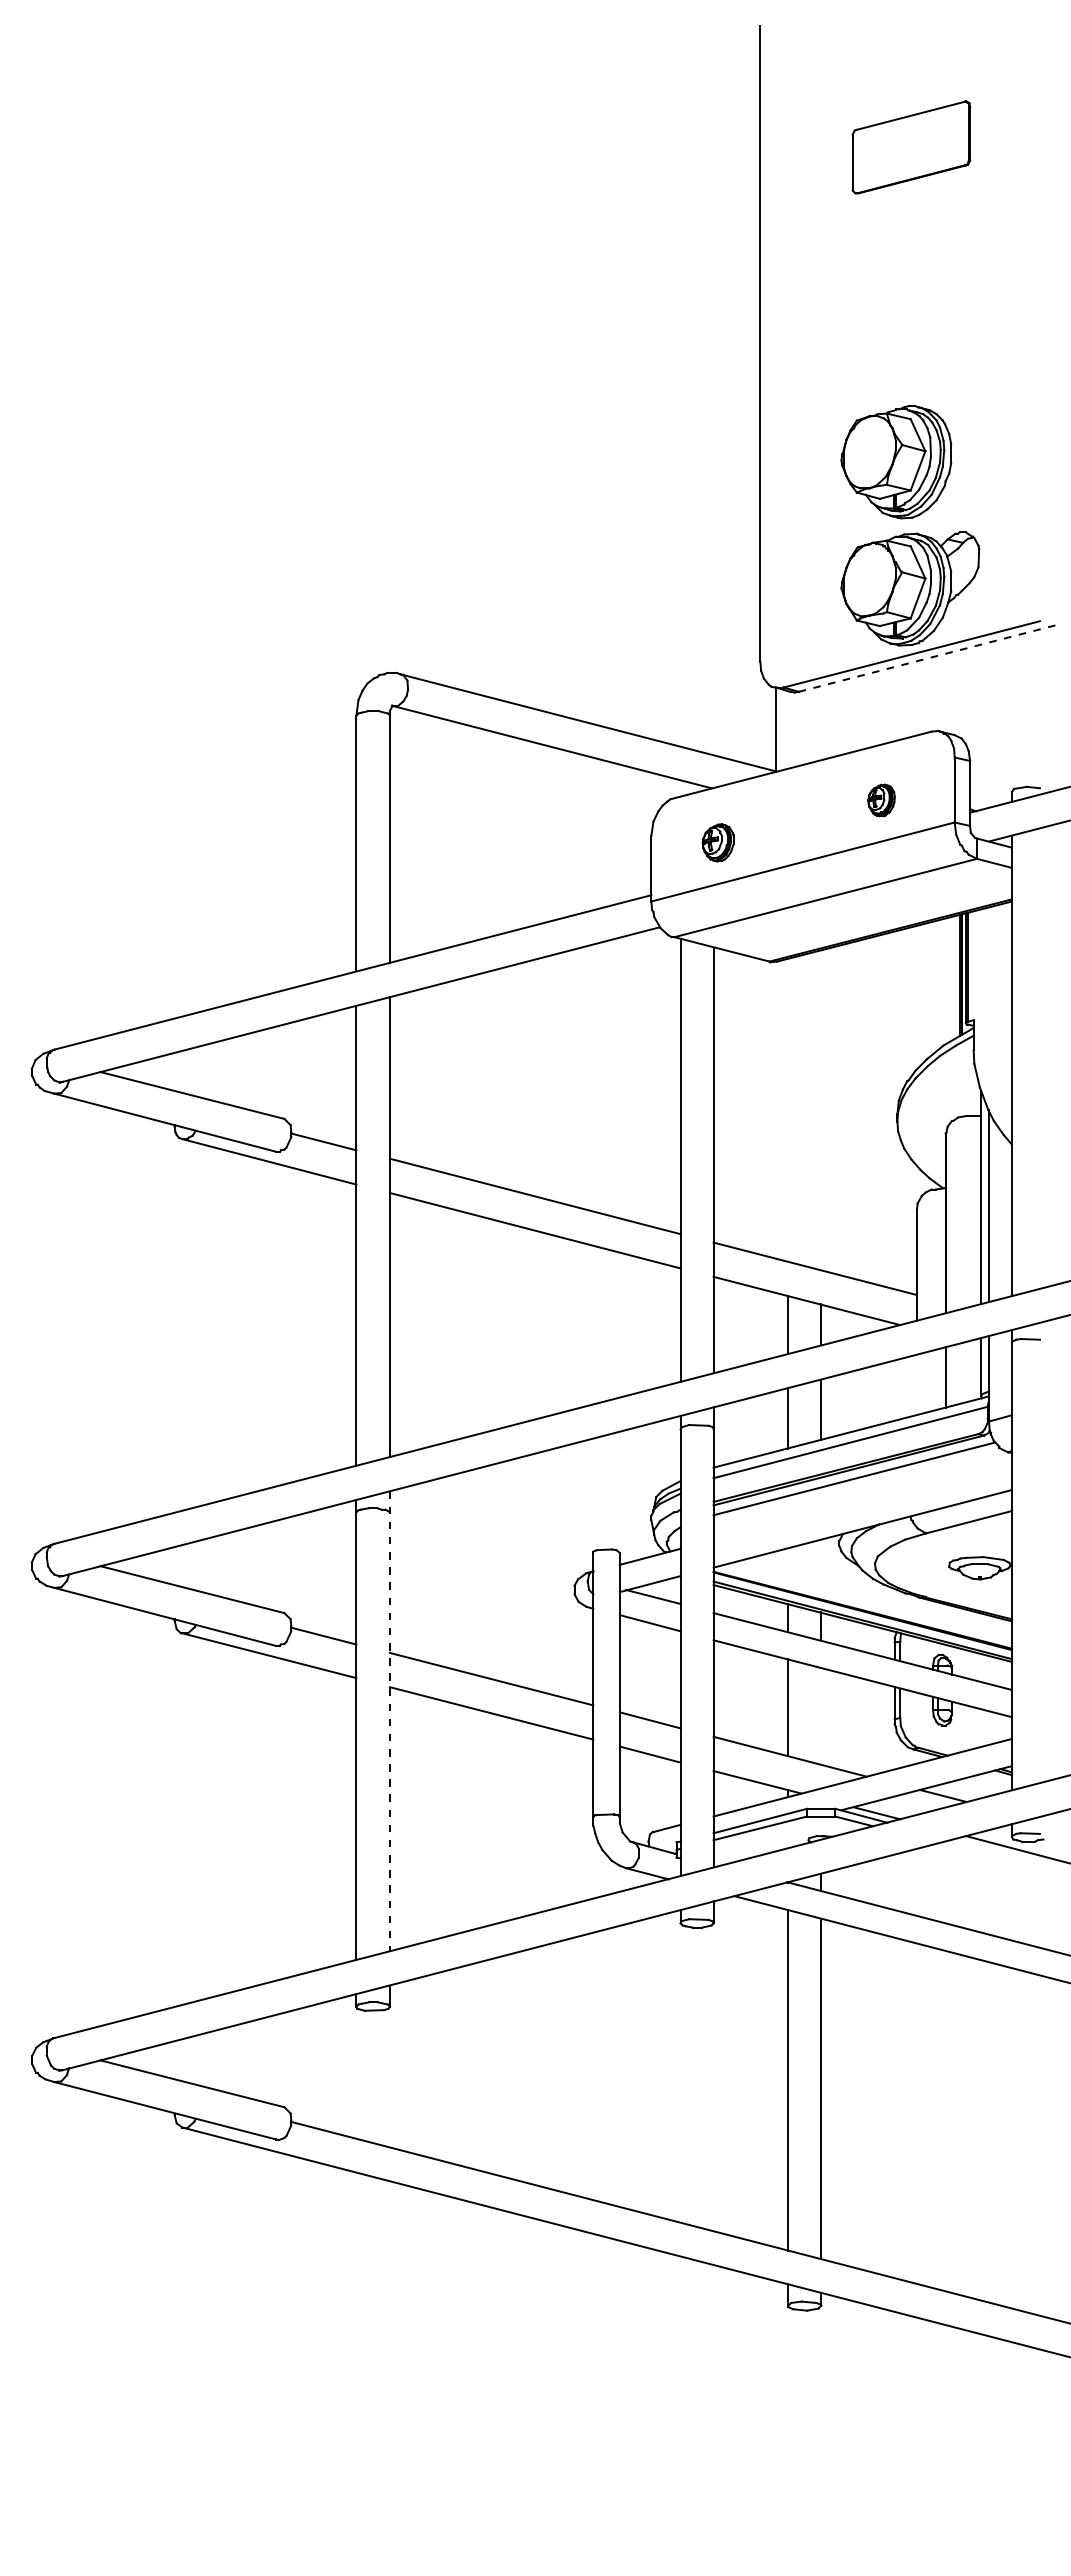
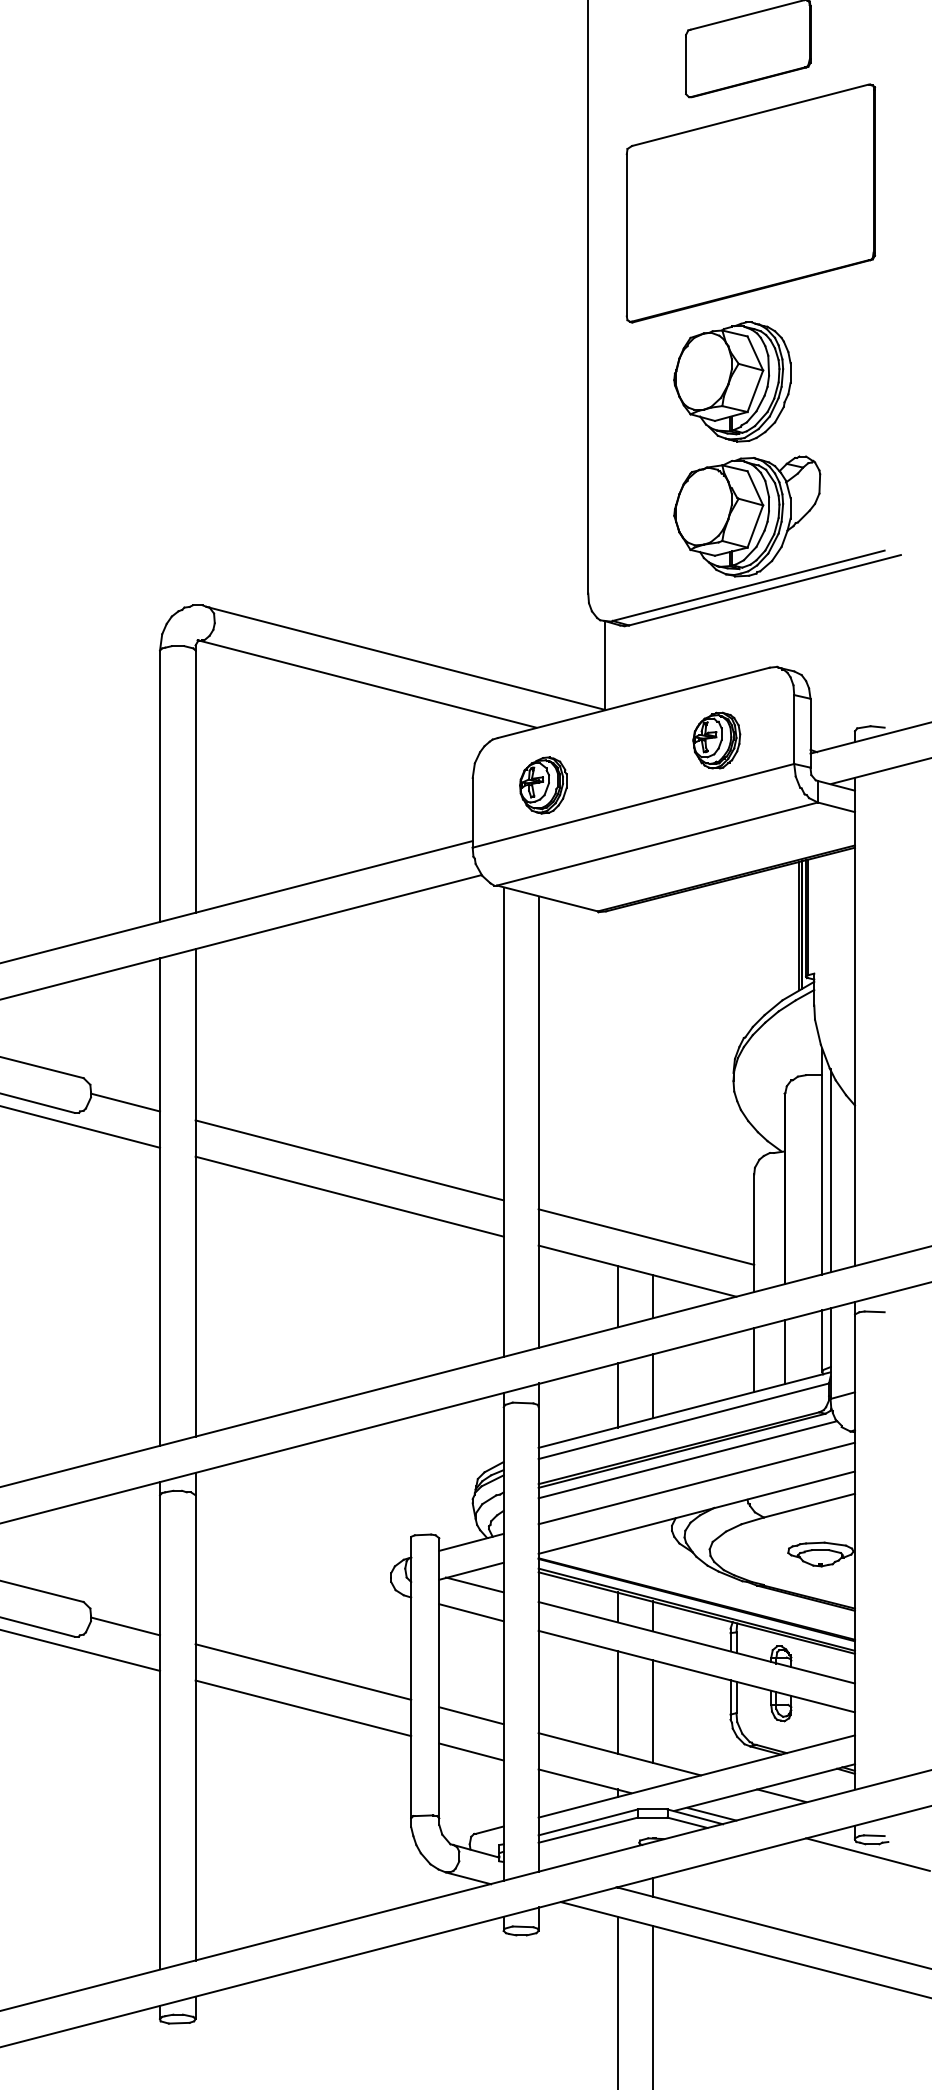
part: (913, 293) -> (750, 203), added
line: (926, 658) -> (764, 590), dashed -> solid
part: (881, 800) -> (716, 740), size x1.67
part: (718, 842) -> (543, 785), size x1.43
line: (916, 1384) -> (753, 1359), added
line: (862, 1500) -> (696, 1482), added
line: (821, 1715) -> (653, 1710), added
line: (389, 1721) -> (195, 1716), dashed -> solid

